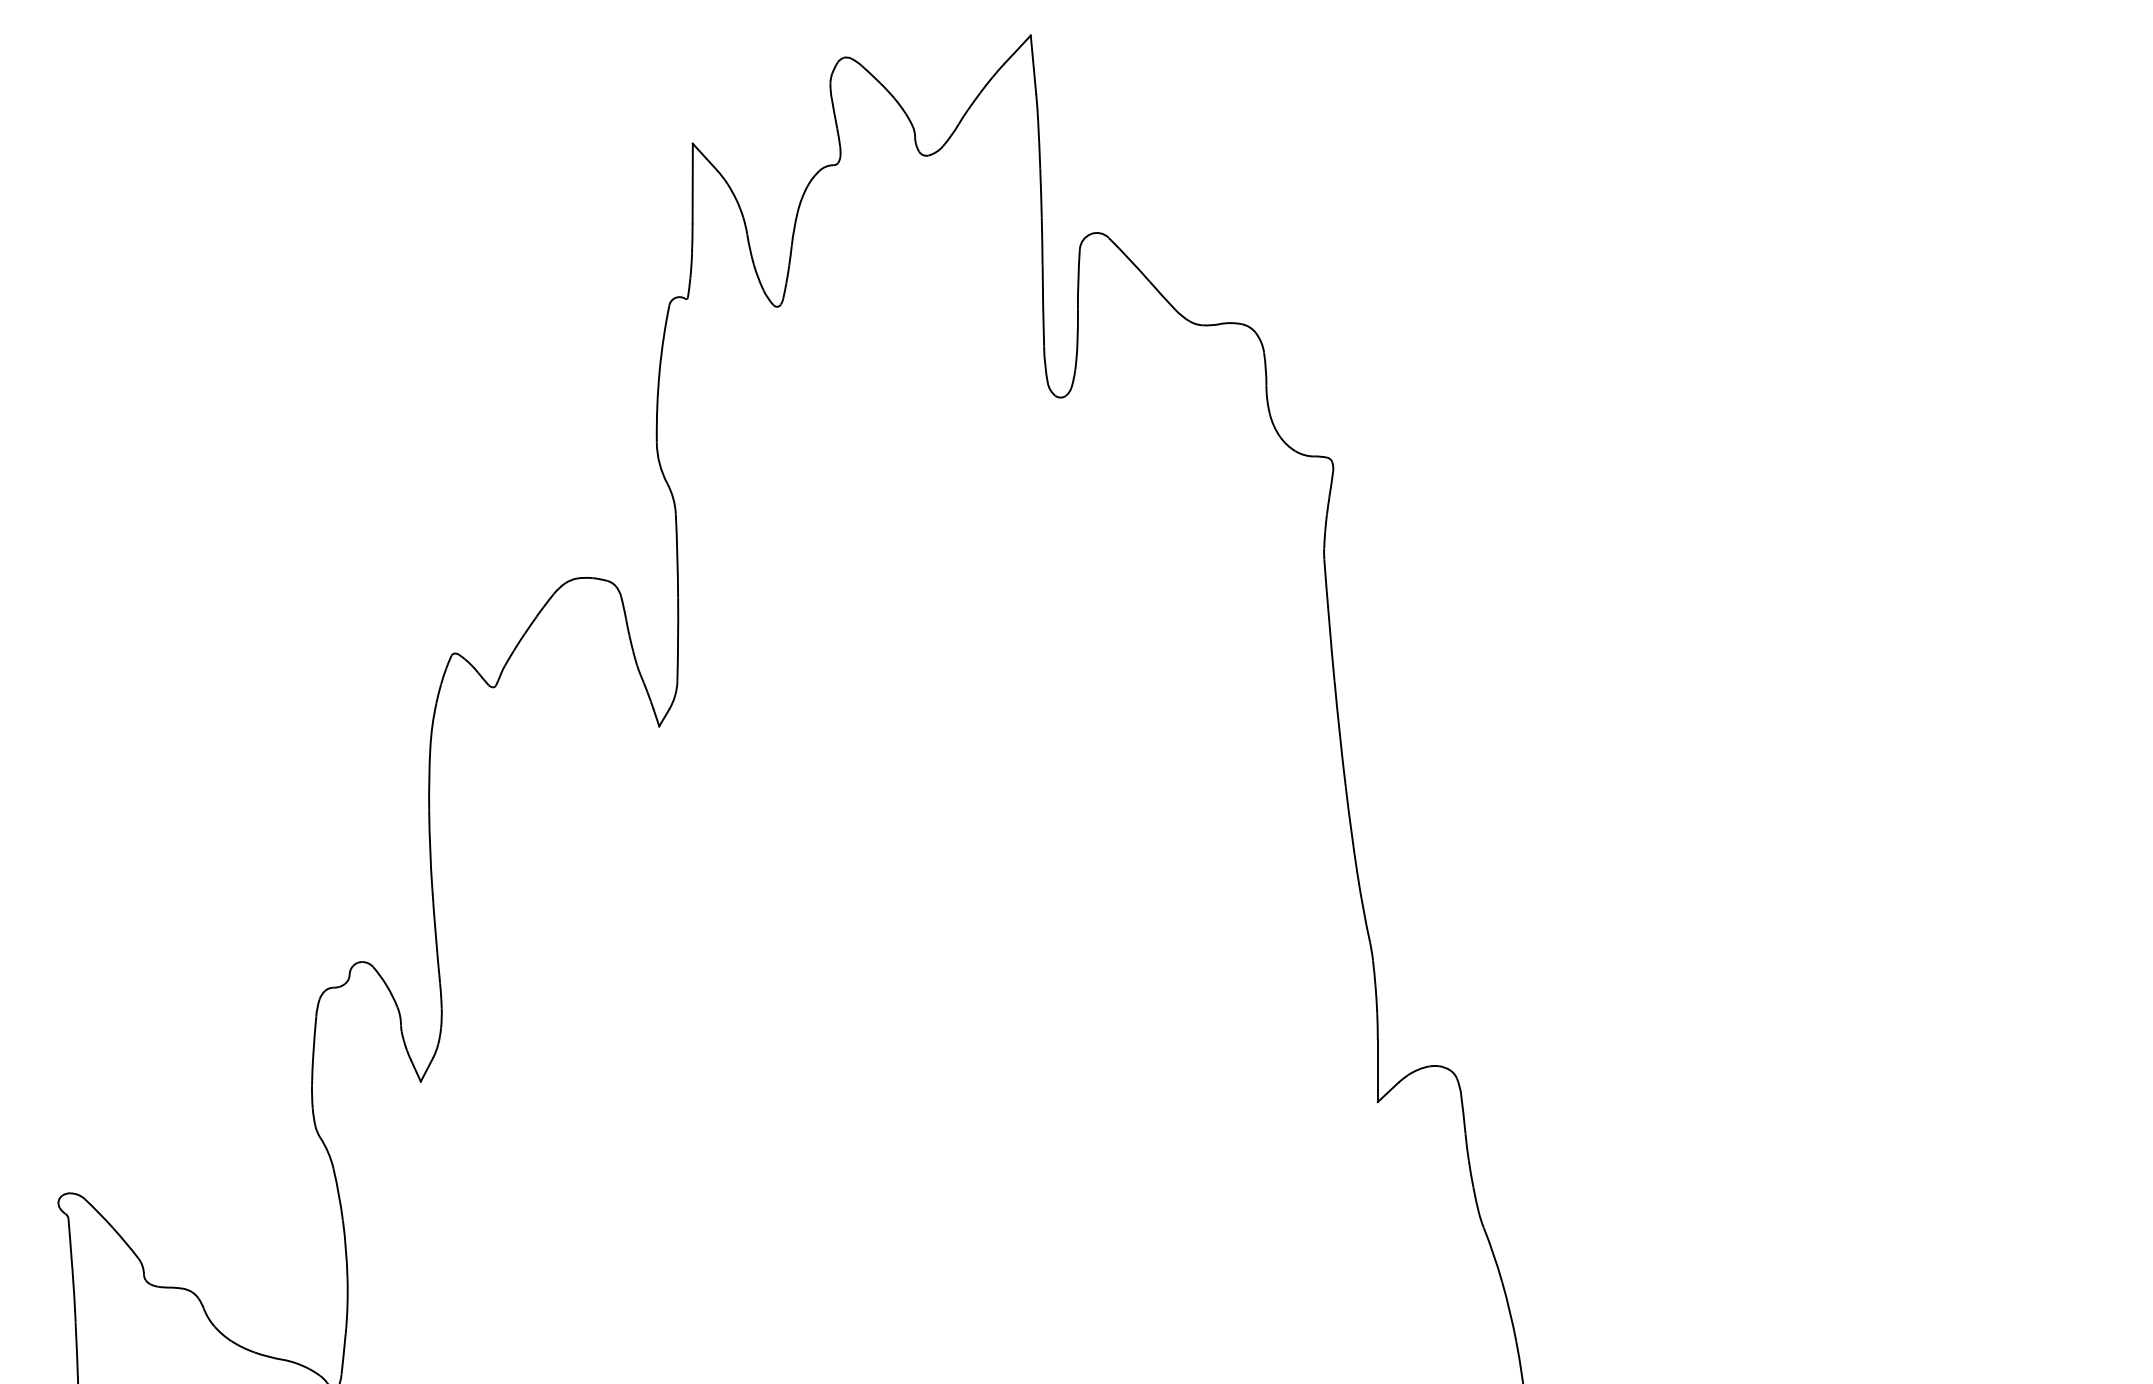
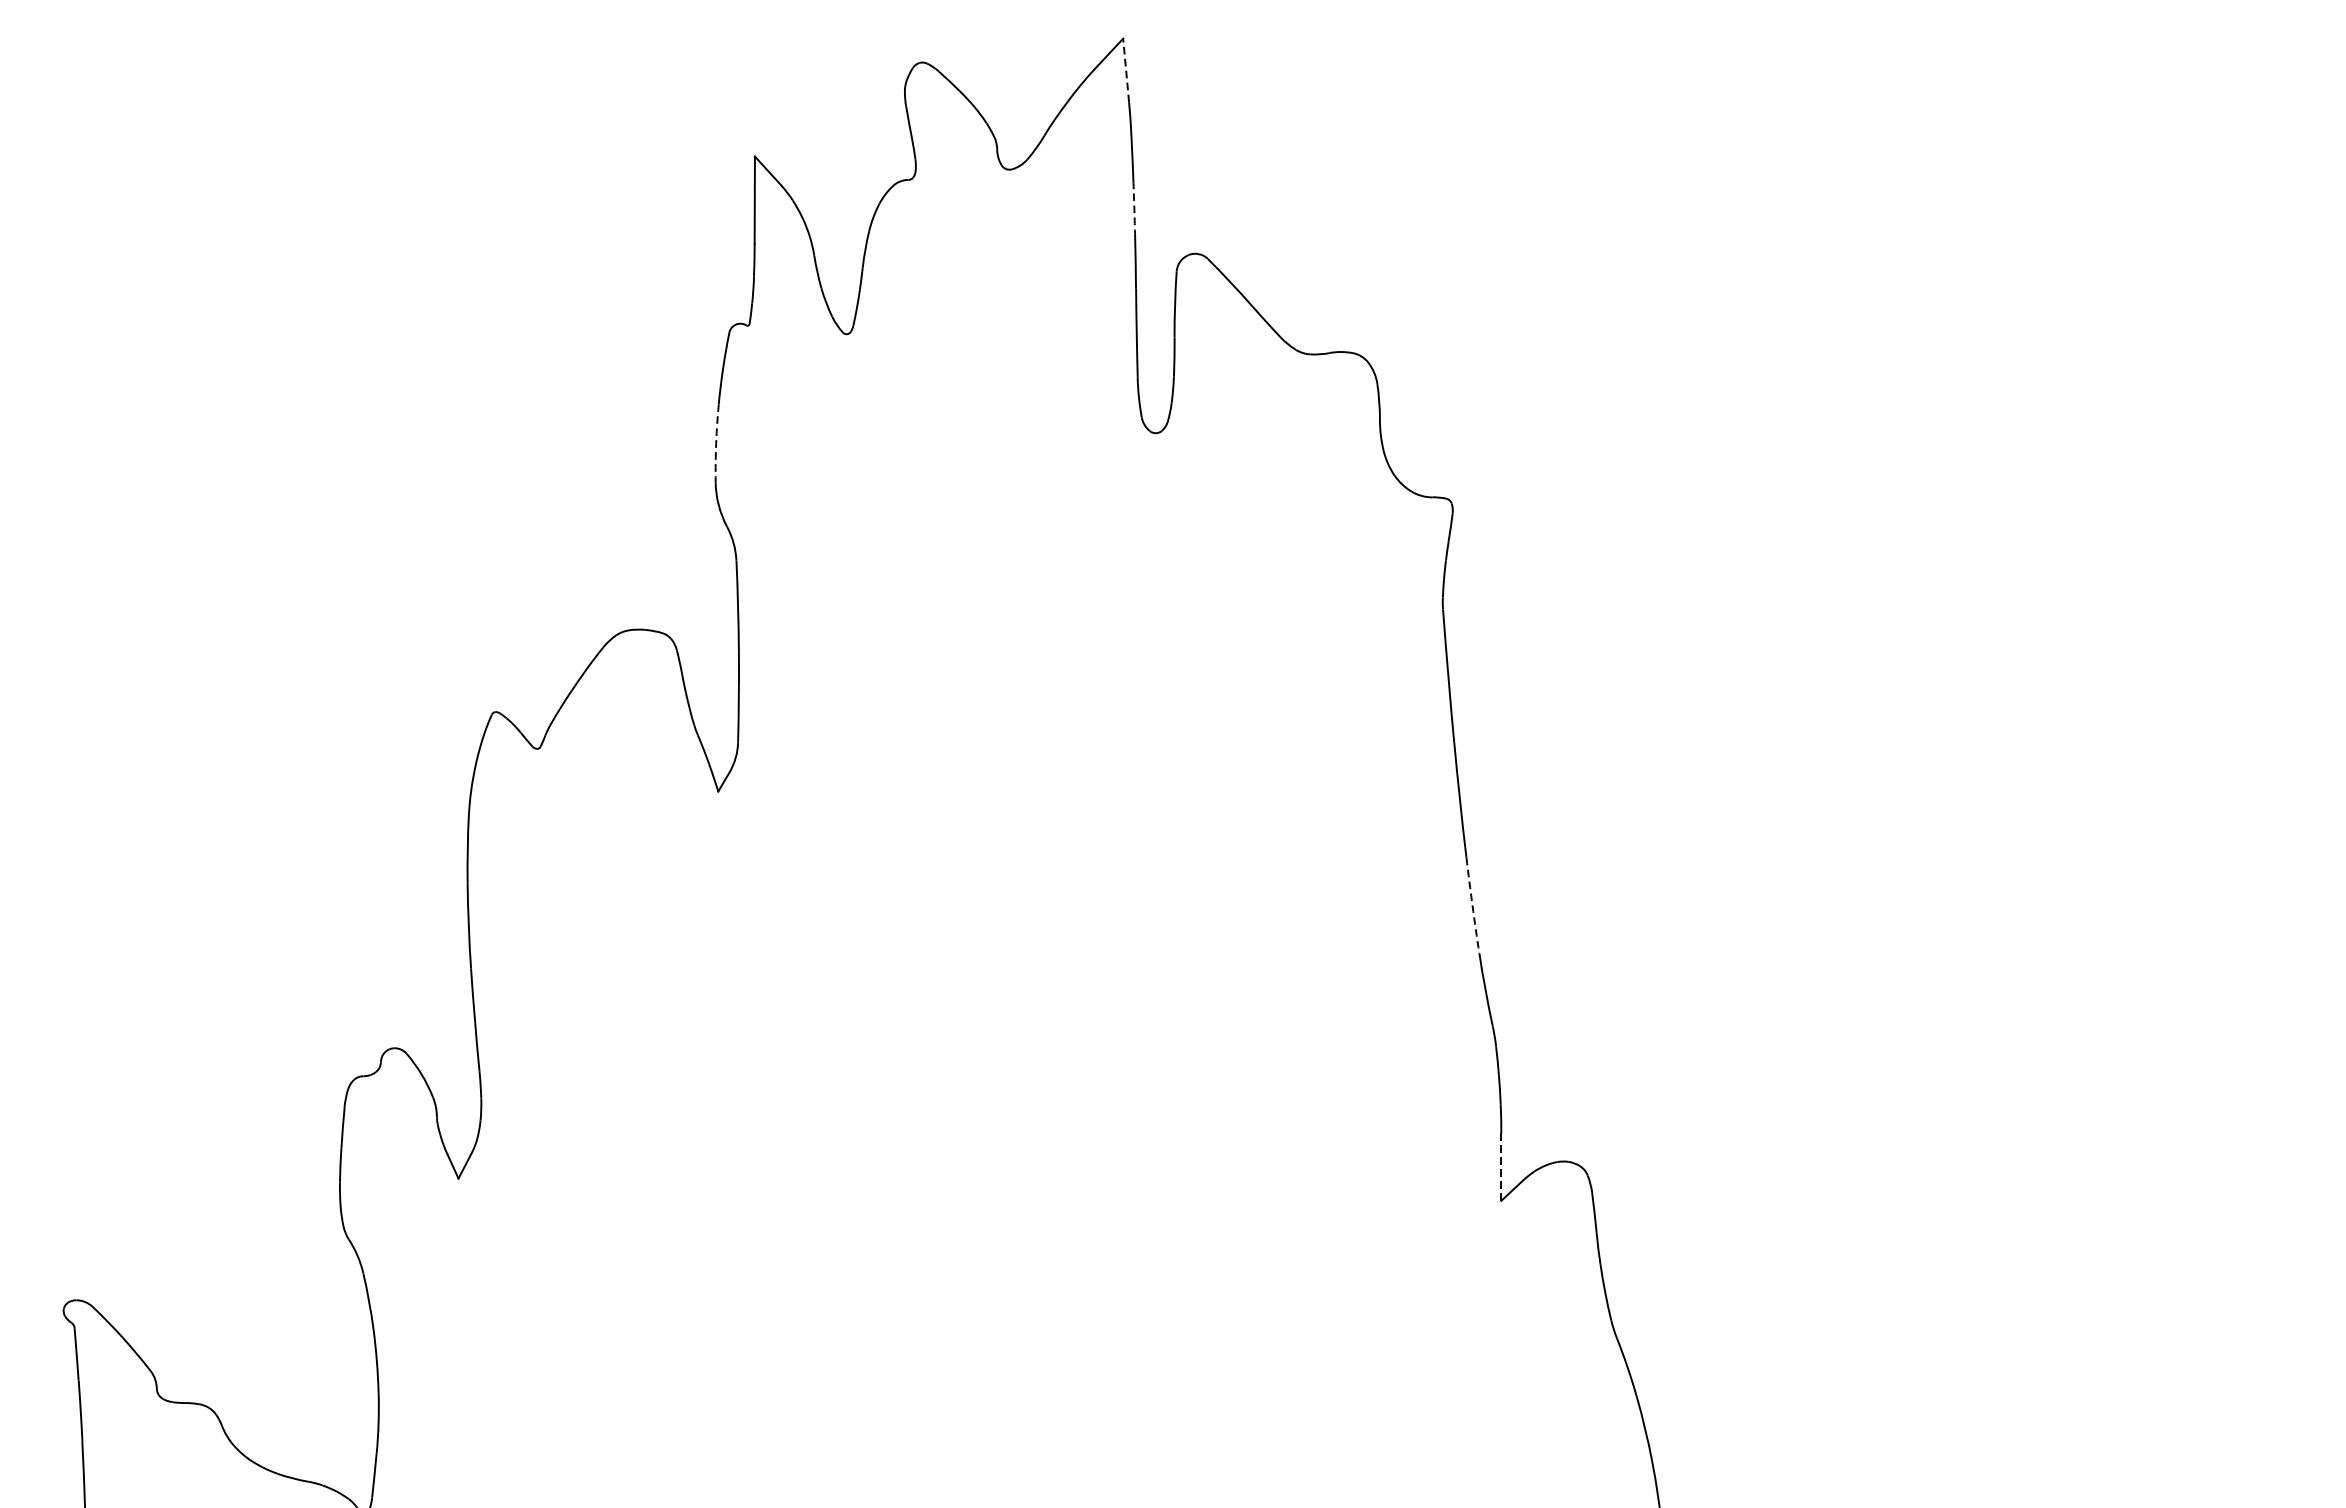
line: (1033, 64) -> (1126, 70), solid -> dashed
arc: (1041, 192) -> (1134, 209), solid -> dashed
arc: (657, 406) -> (716, 442), solid -> dashed
arc: (1351, 831) -> (1472, 906), solid -> dashed
line: (1377, 1071) -> (1500, 1167), solid -> dashed

